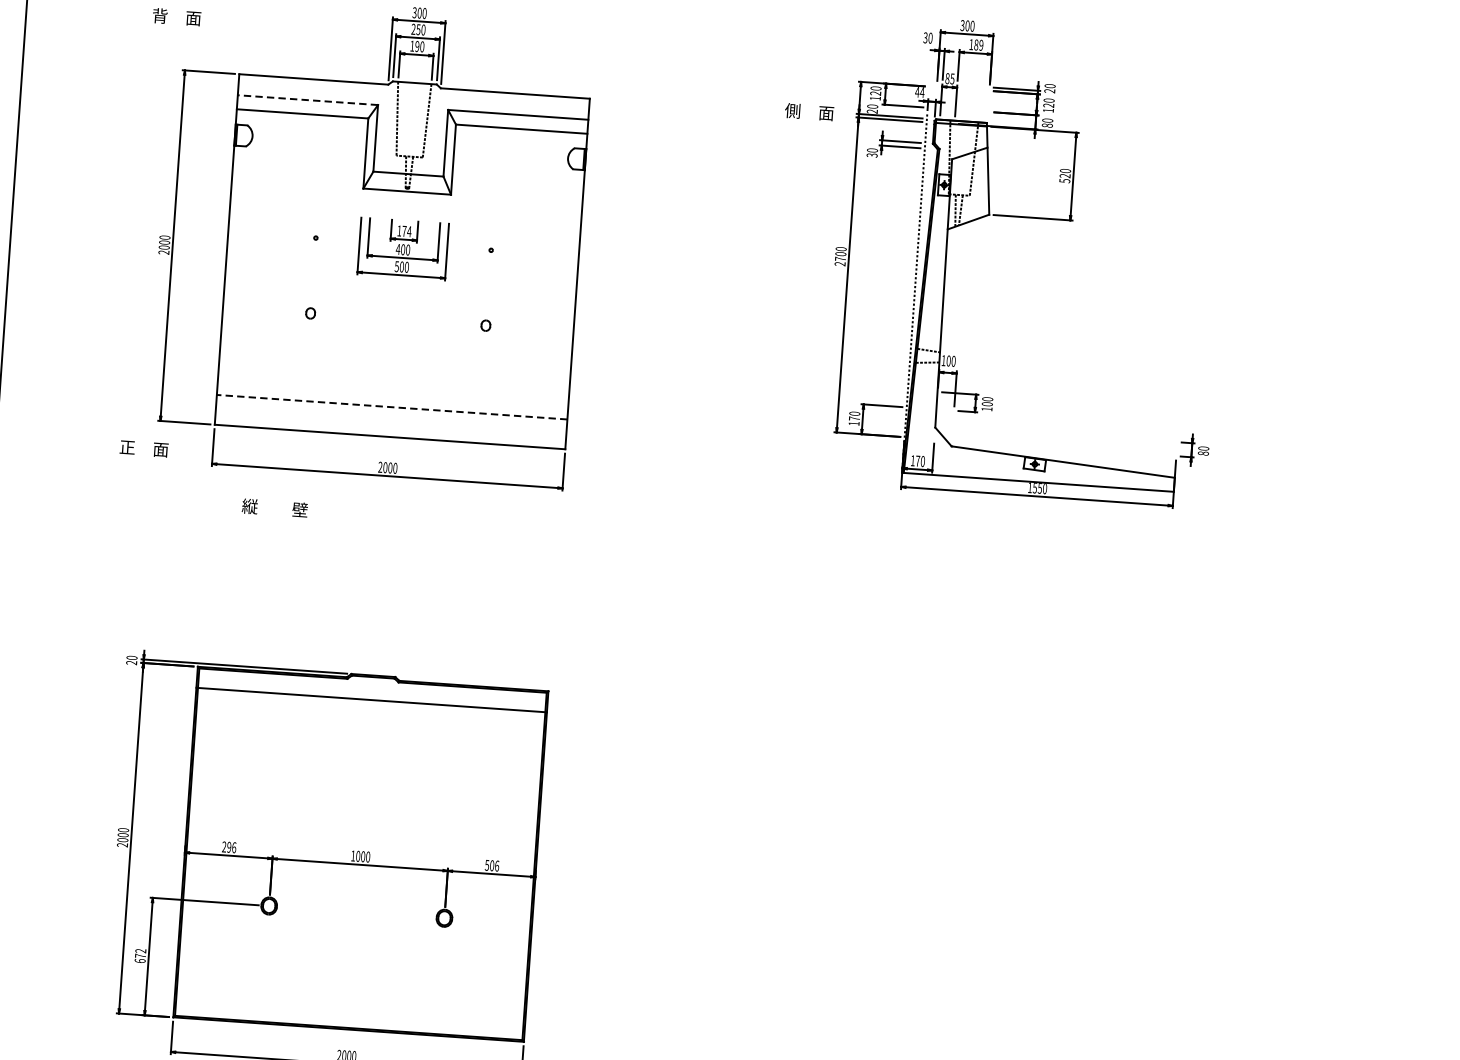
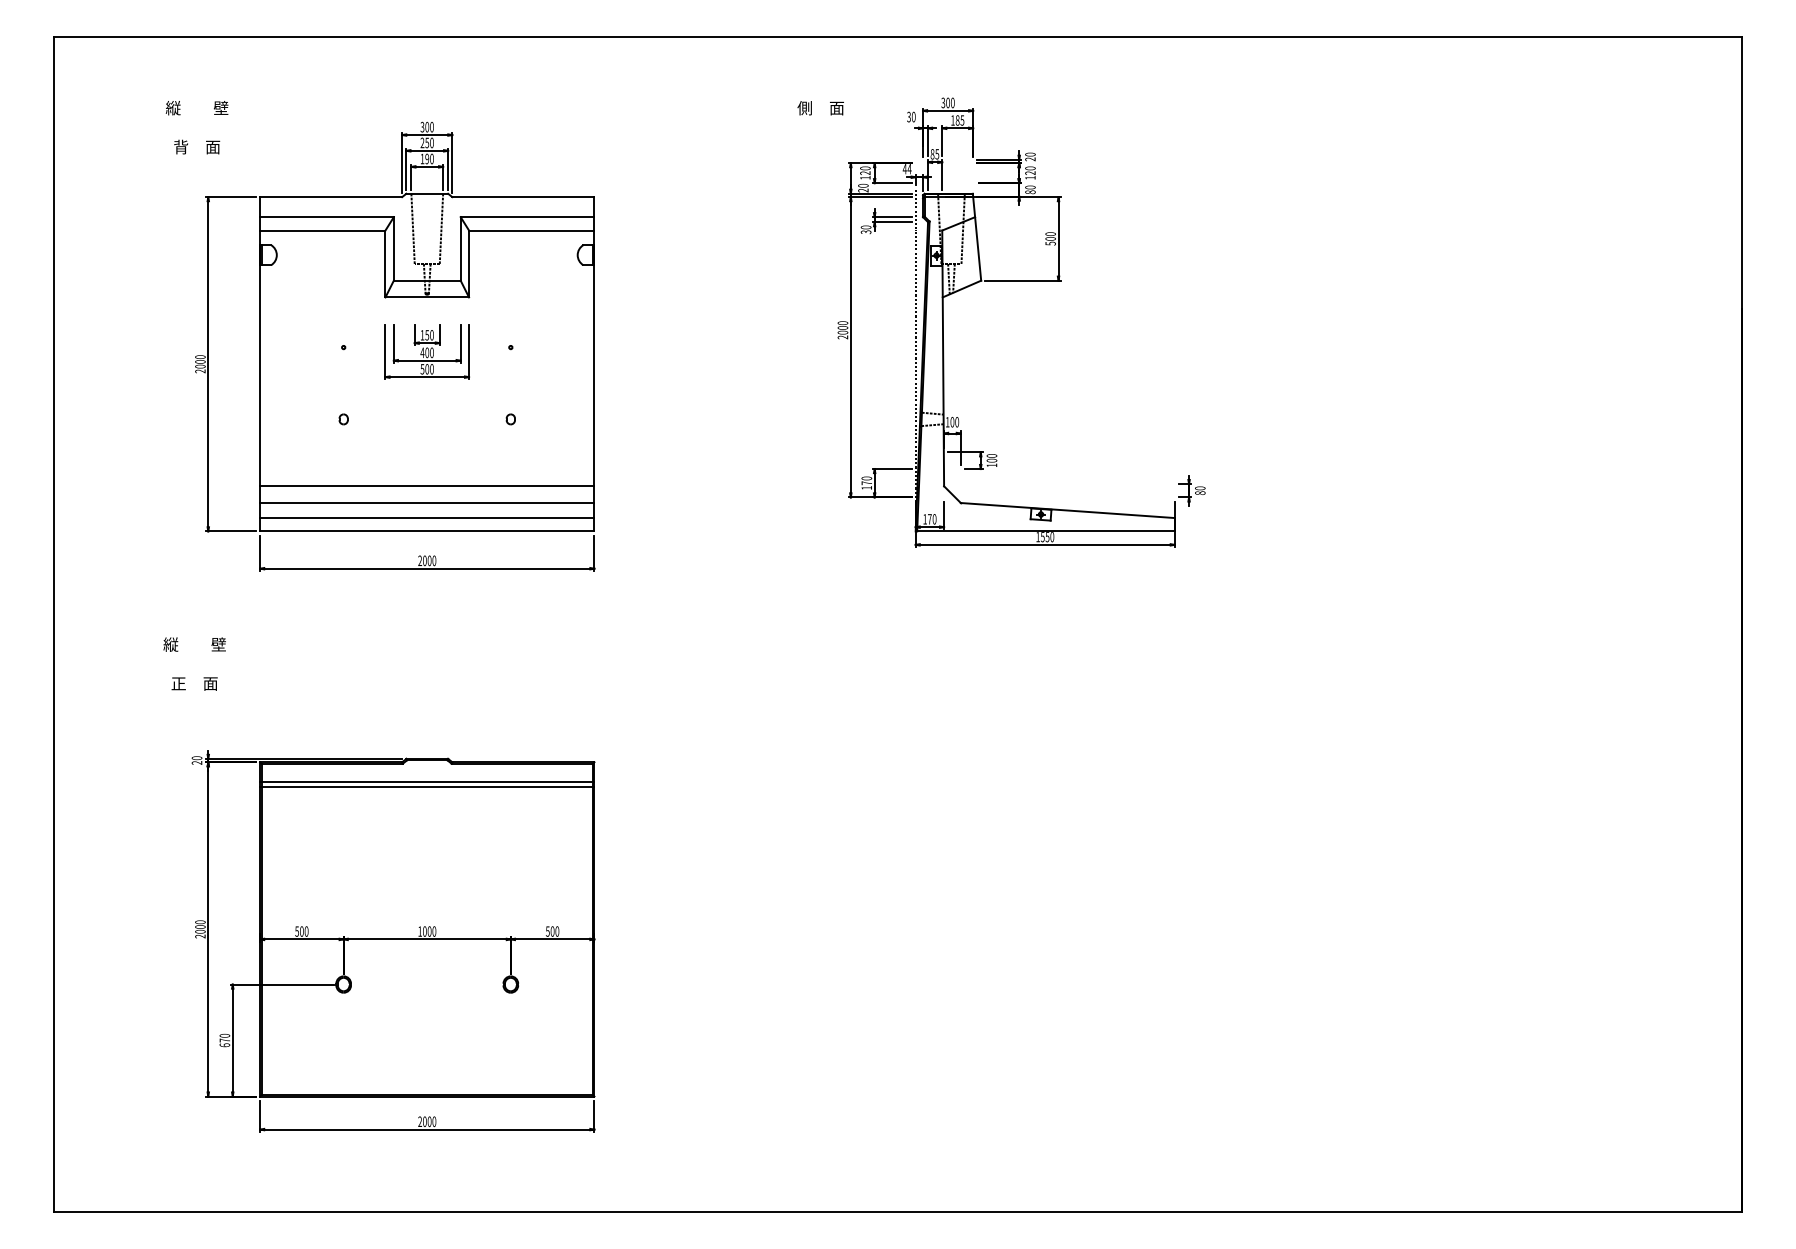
text: (981, 45) -> (962, 120), 189 -> 185
line: (307, 100) -> (326, 217), dashed -> solid
text: (809, 112) -> (820, 108), moved
text: (1065, 175) -> (1050, 238), 520 -> 500
text: (406, 231) -> (429, 335), 174 -> 150
text: (840, 258) -> (842, 332), 2700 -> 2000
line: (393, 389) -> (427, 486), added
line: (391, 407) -> (426, 503), dashed -> solid
line: (391, 423) -> (427, 518), added
text: (144, 448) -> (194, 683), moved
text: (274, 508) -> (194, 644), moved
line: (371, 705) -> (427, 787), added
text: (228, 847) -> (301, 931), 296 -> 500
text: (497, 866) -> (557, 931), 506 -> 500
text: (140, 950) -> (224, 1035), 672 -> 670

